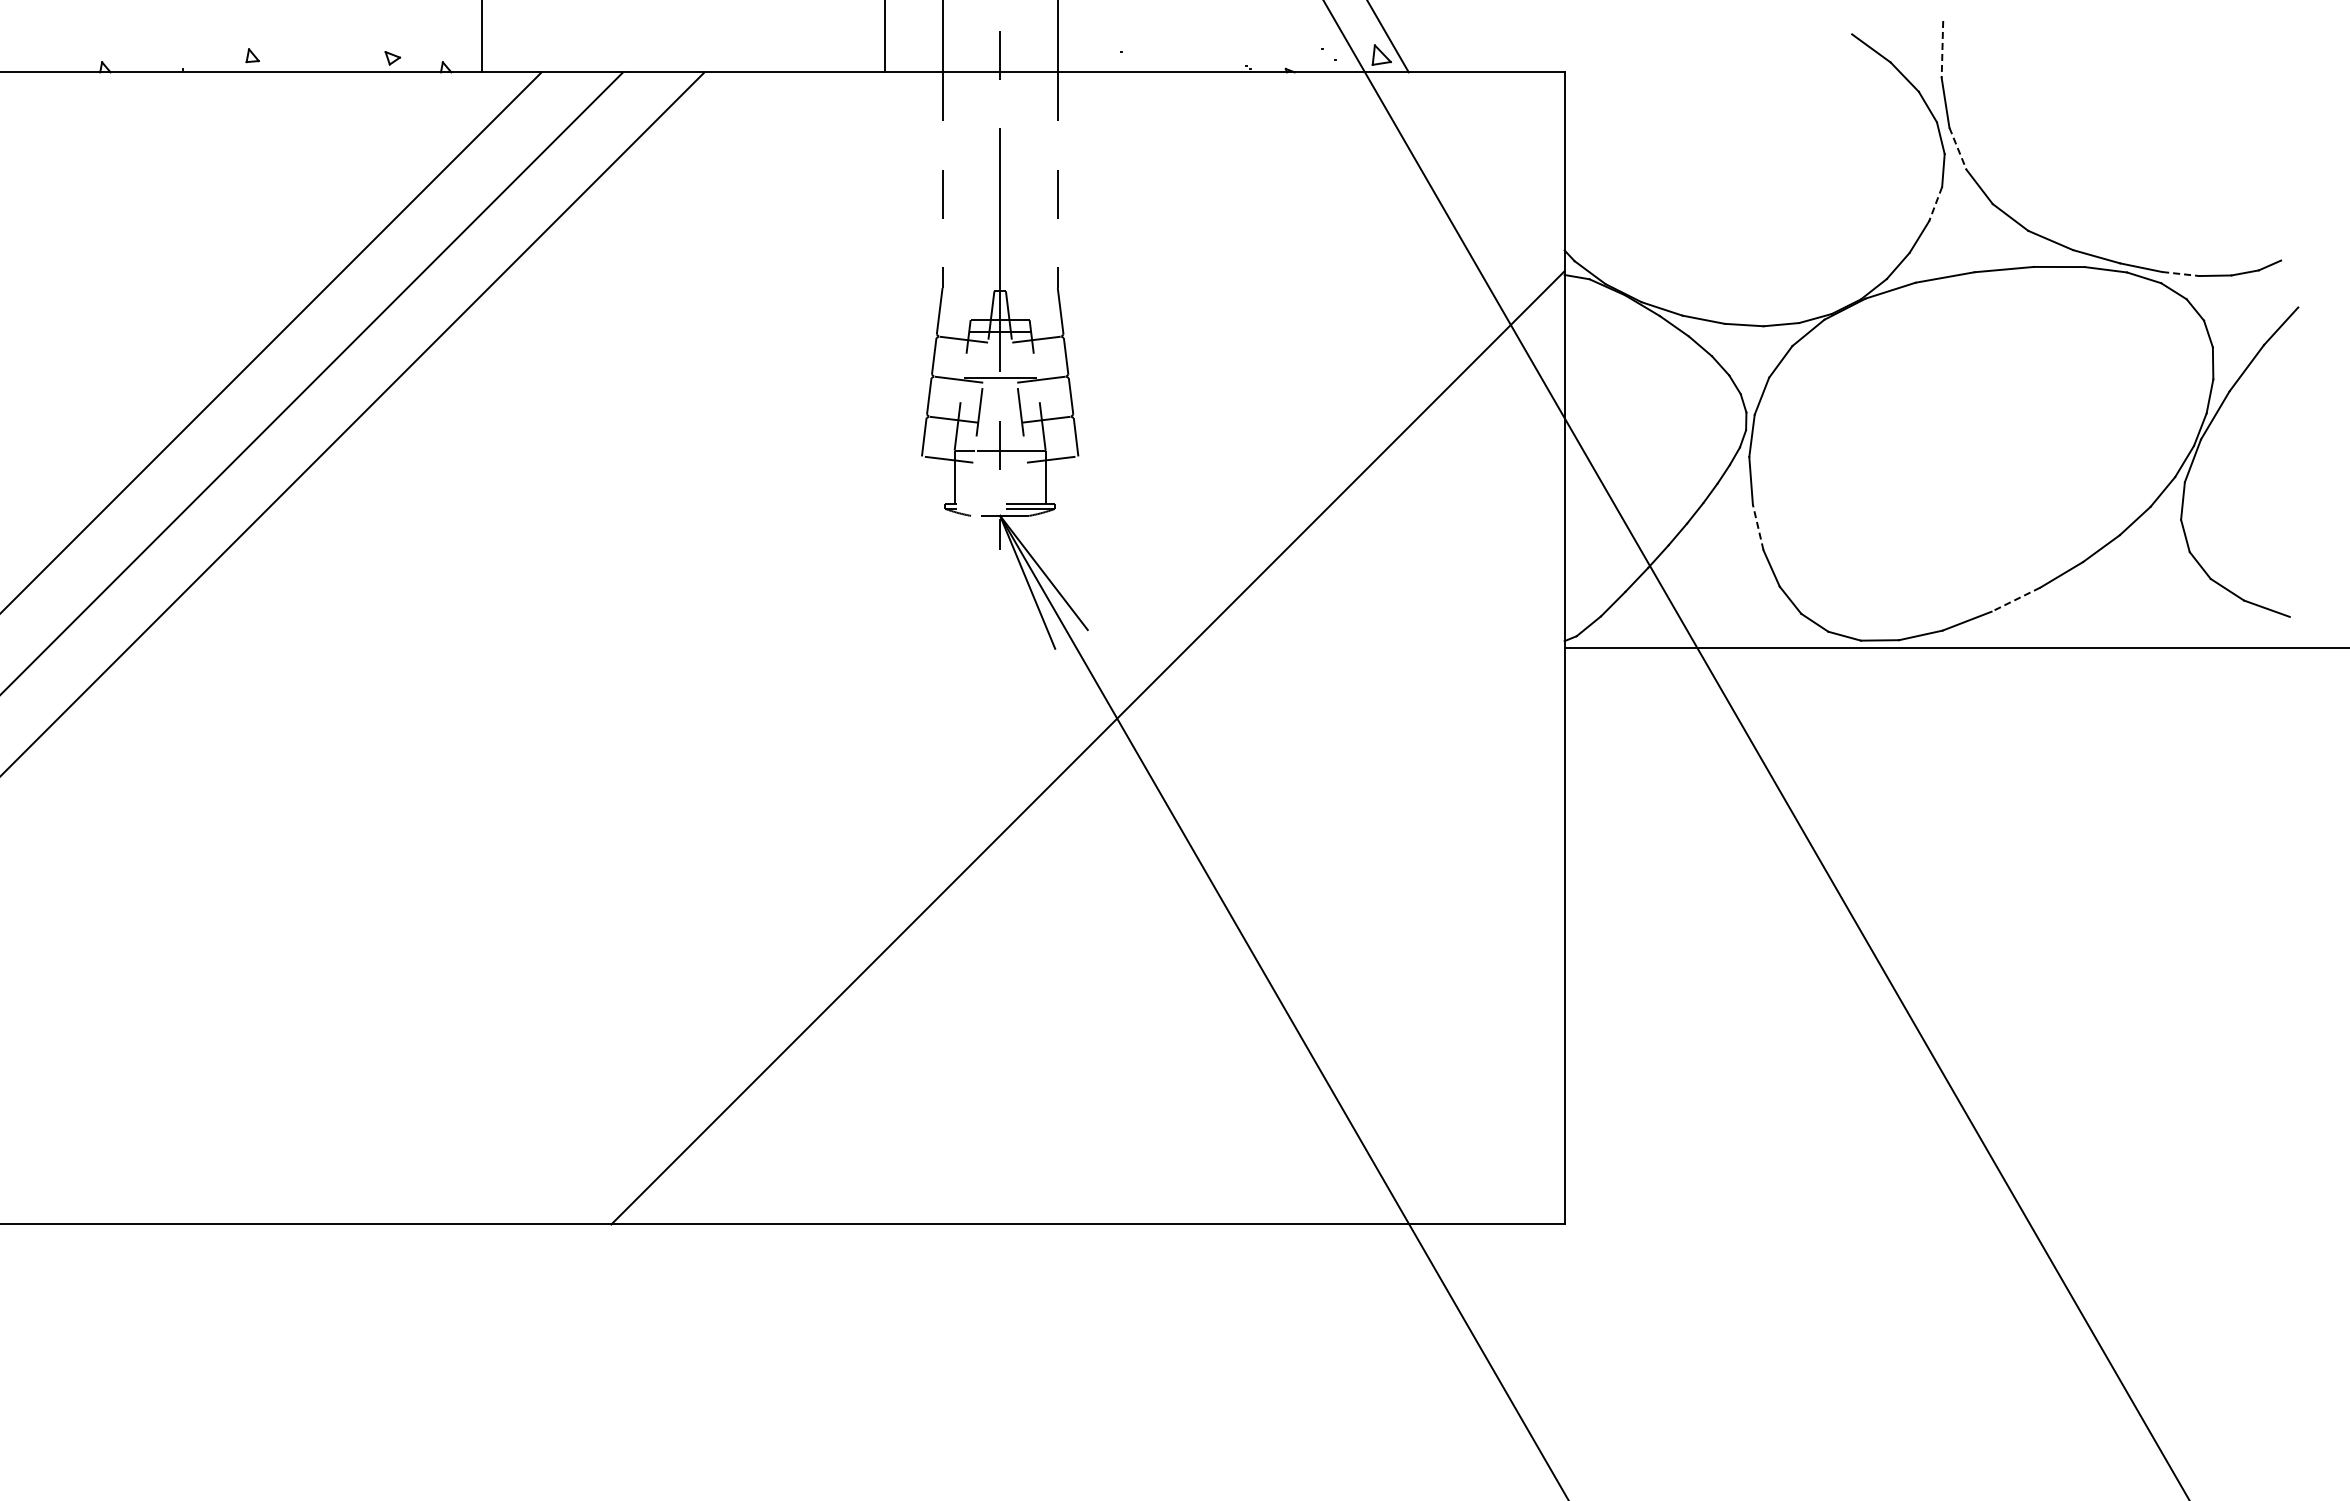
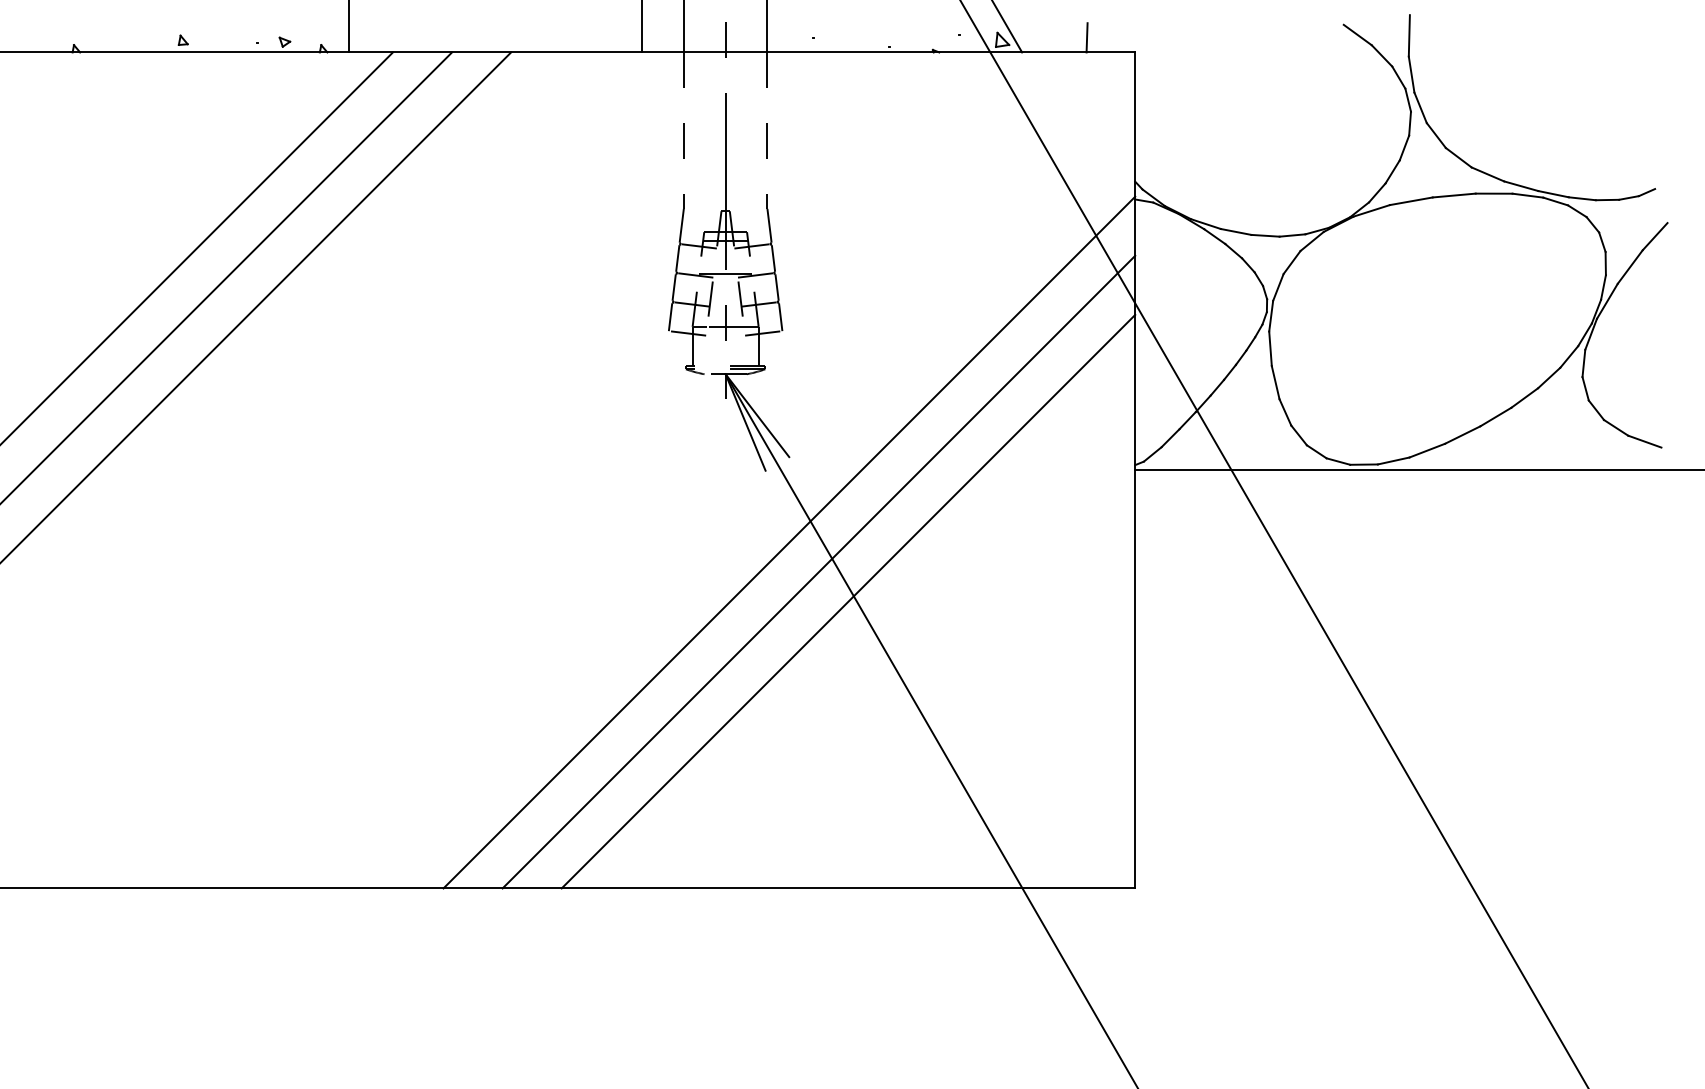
line: (1942, 49) -> (1409, 35), dashed -> solid
line: (1497, 52) -> (1086, 38), added
line: (1957, 148) -> (1420, 107), dashed -> solid
line: (1935, 204) -> (1404, 148), dashed -> solid
line: (2180, 274) -> (1582, 199), dashed -> solid
line: (1758, 526) -> (1275, 381), dashed -> solid
line: (2015, 599) -> (1462, 434), dashed -> solid
line: (1128, 788) -> (818, 572), added
line: (1169, 829) -> (848, 601), added

